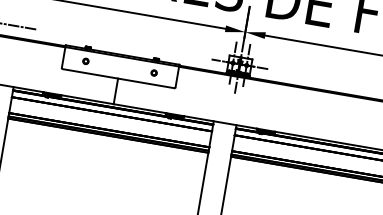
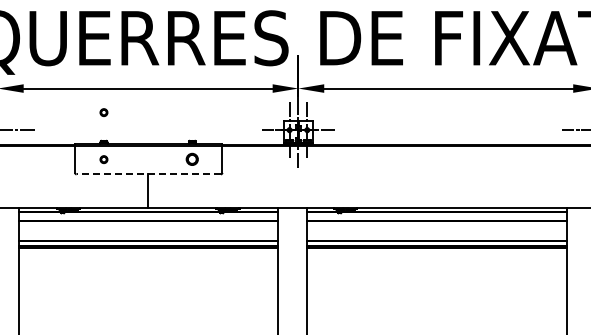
part: (91, 24) -> (103, 112), added
part: (154, 72) -> (192, 159), size x1.6
line: (118, 78) -> (148, 174), solid -> dashed

